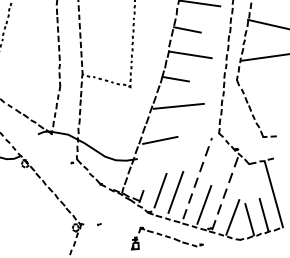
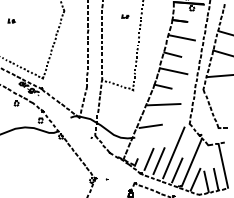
line: (198, 177) -> (174, 152), dashed -> solid
line: (225, 191) -> (191, 162), dashed -> solid

